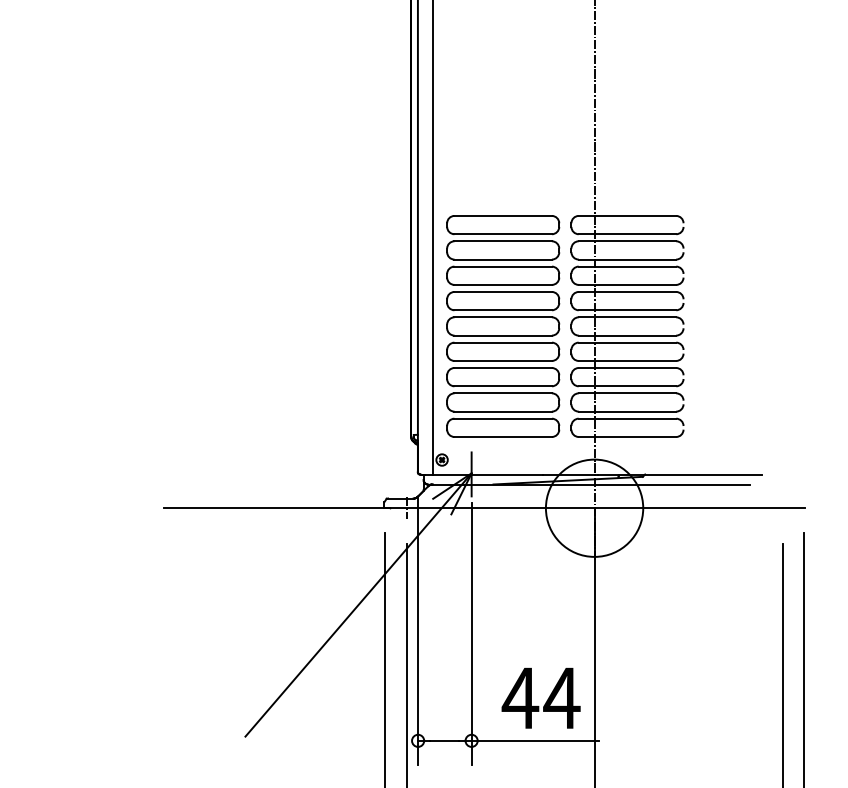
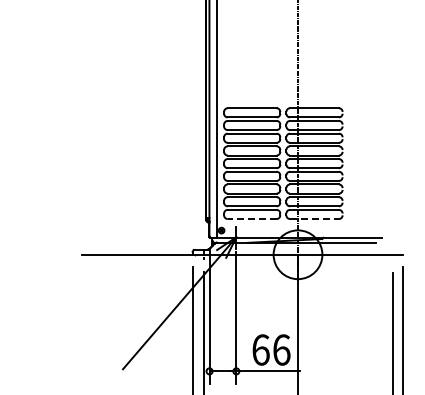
line: (501, 437) -> (251, 219), solid -> dashed
line: (629, 437) -> (315, 219), solid -> dashed
text: (539, 697) -> (270, 349), 44 -> 66

